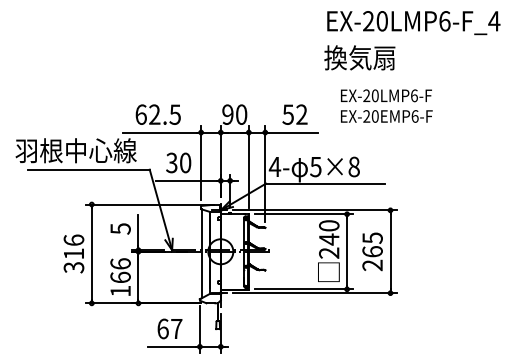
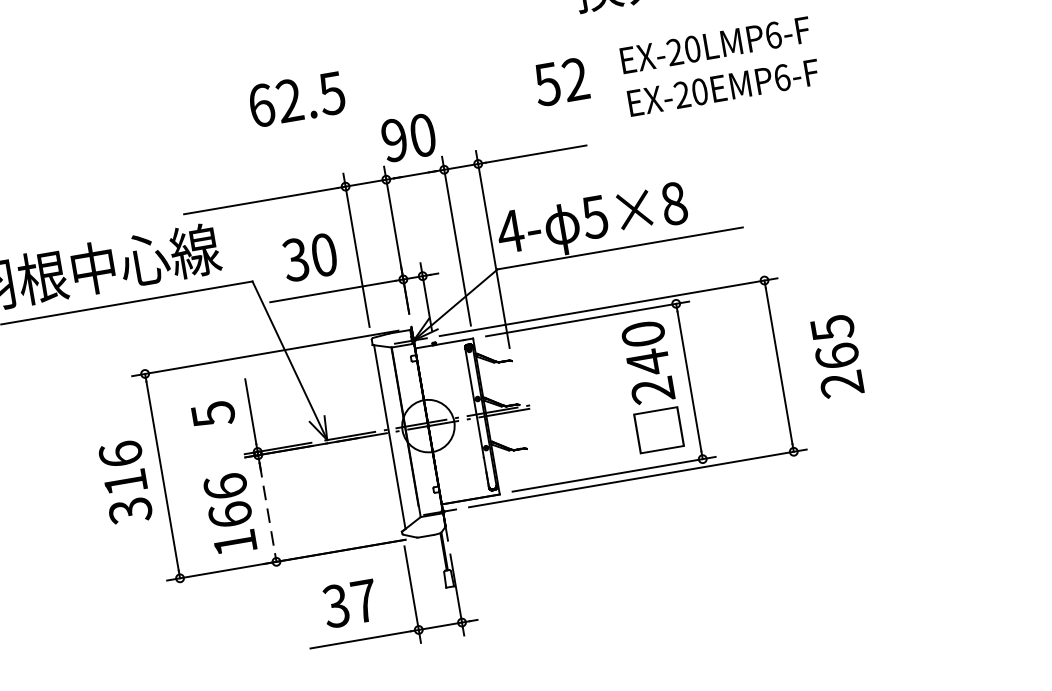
text: (157, 114) -> (295, 99), moved
text: (294, 114) -> (560, 81), moved
text: (372, 251) -> (836, 355), moved
line: (138, 278) -> (267, 510), solid -> dashed
text: (162, 328) -> (334, 605), 67 -> 37

